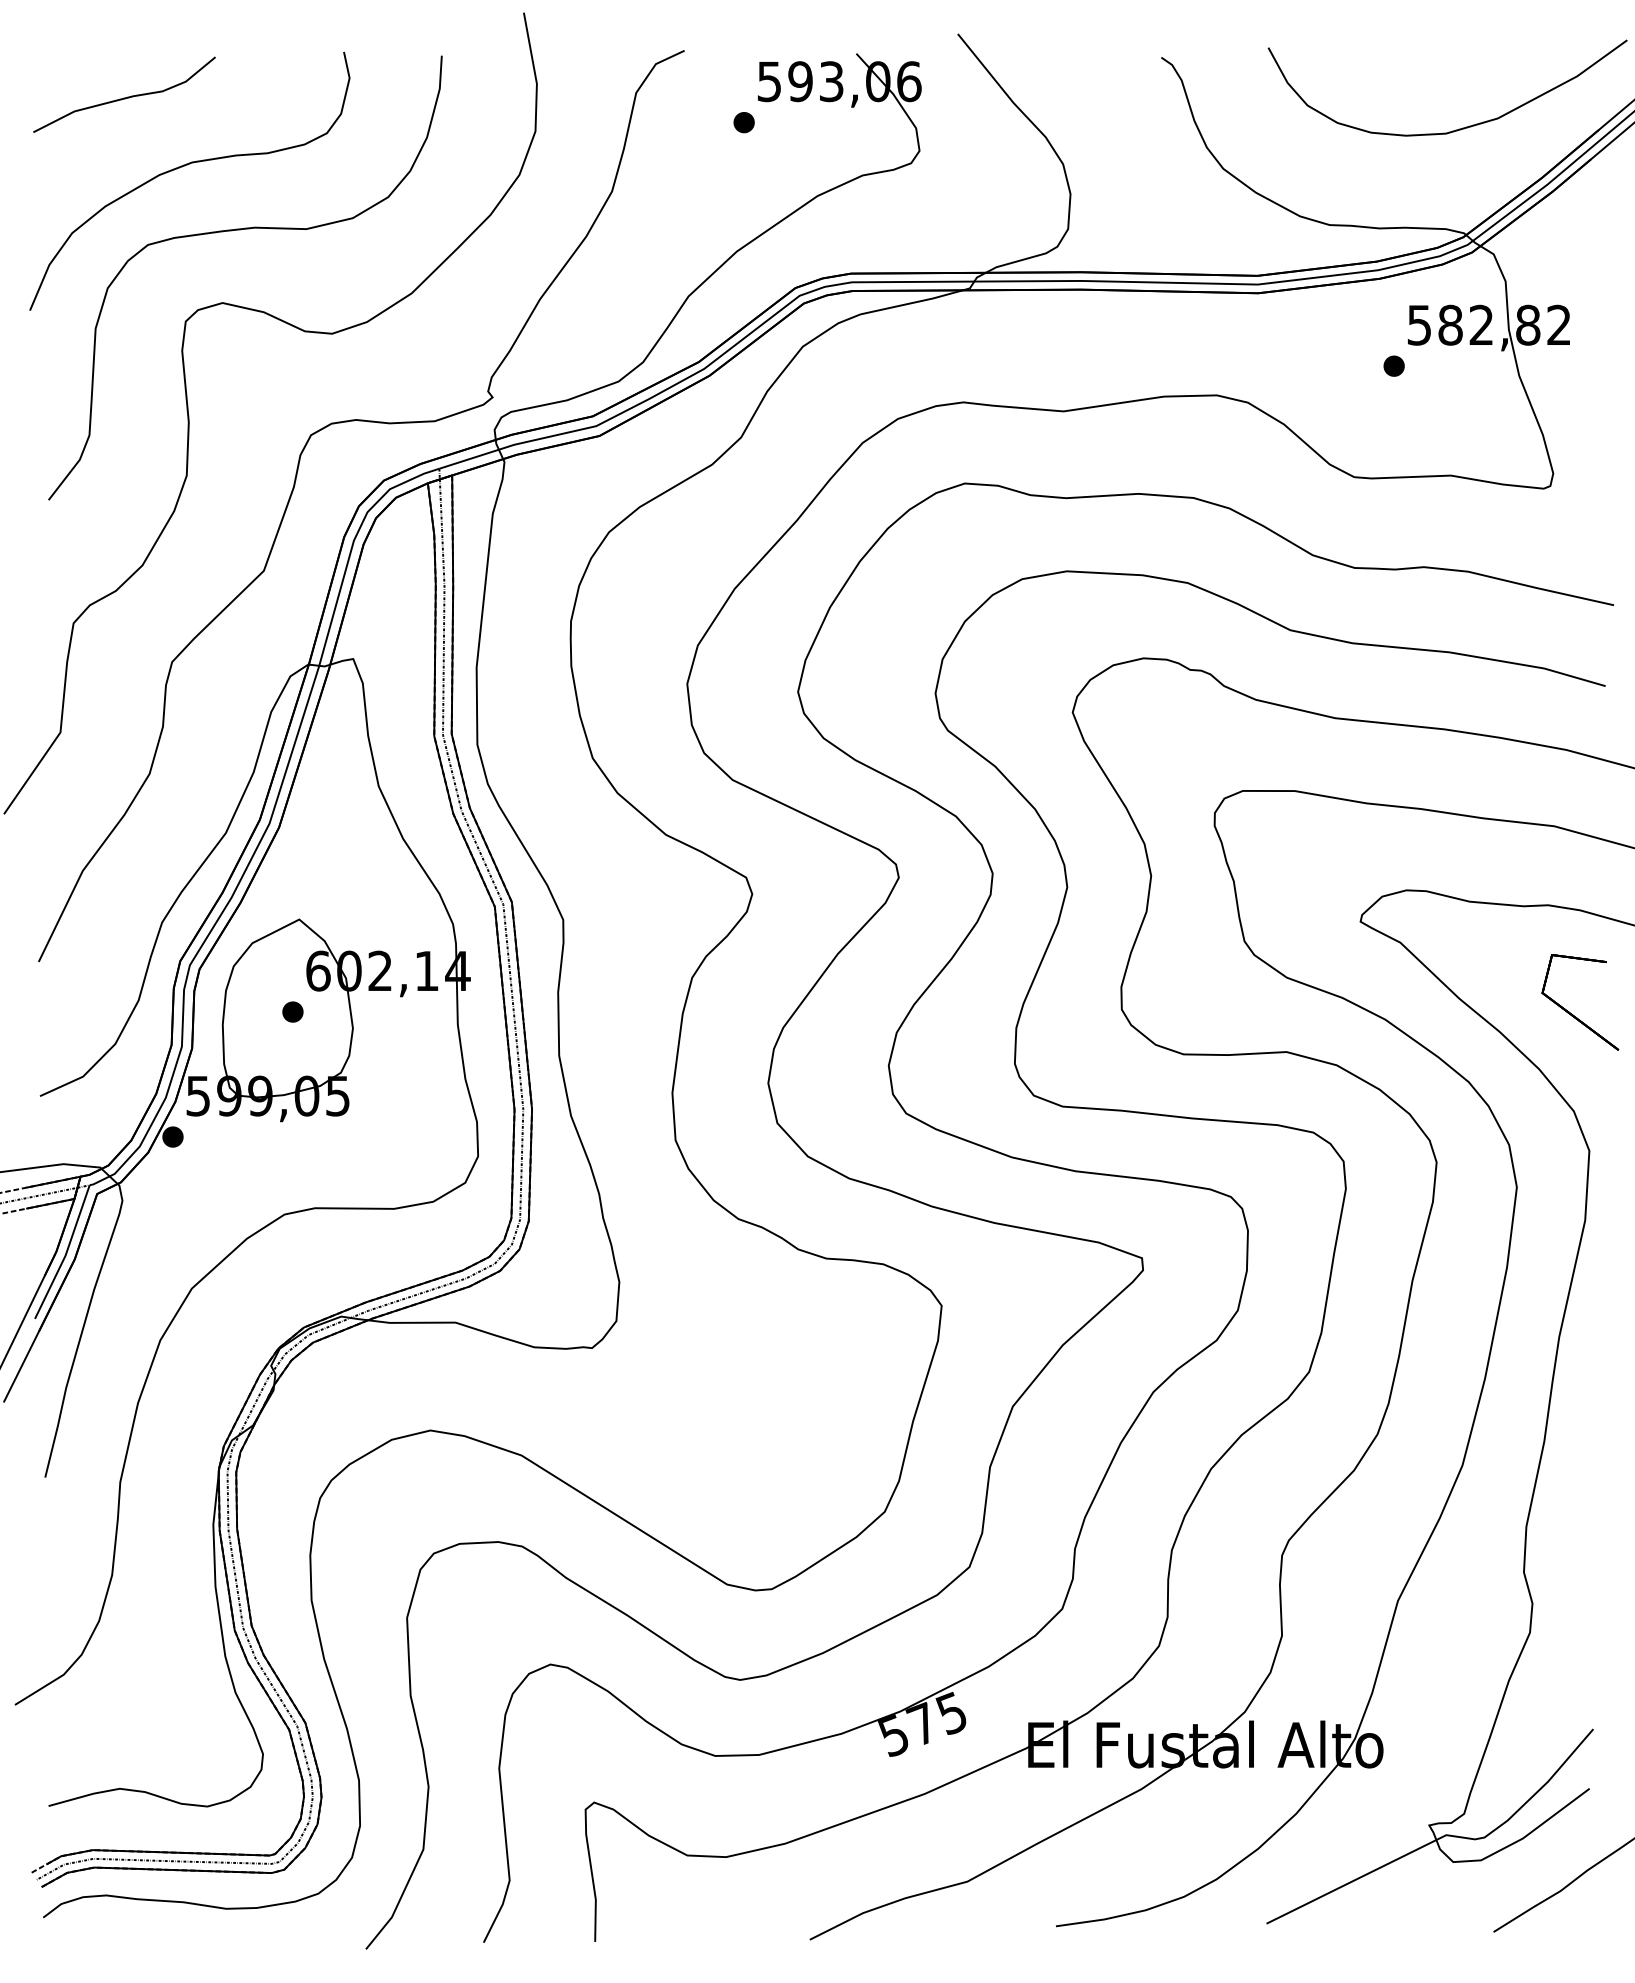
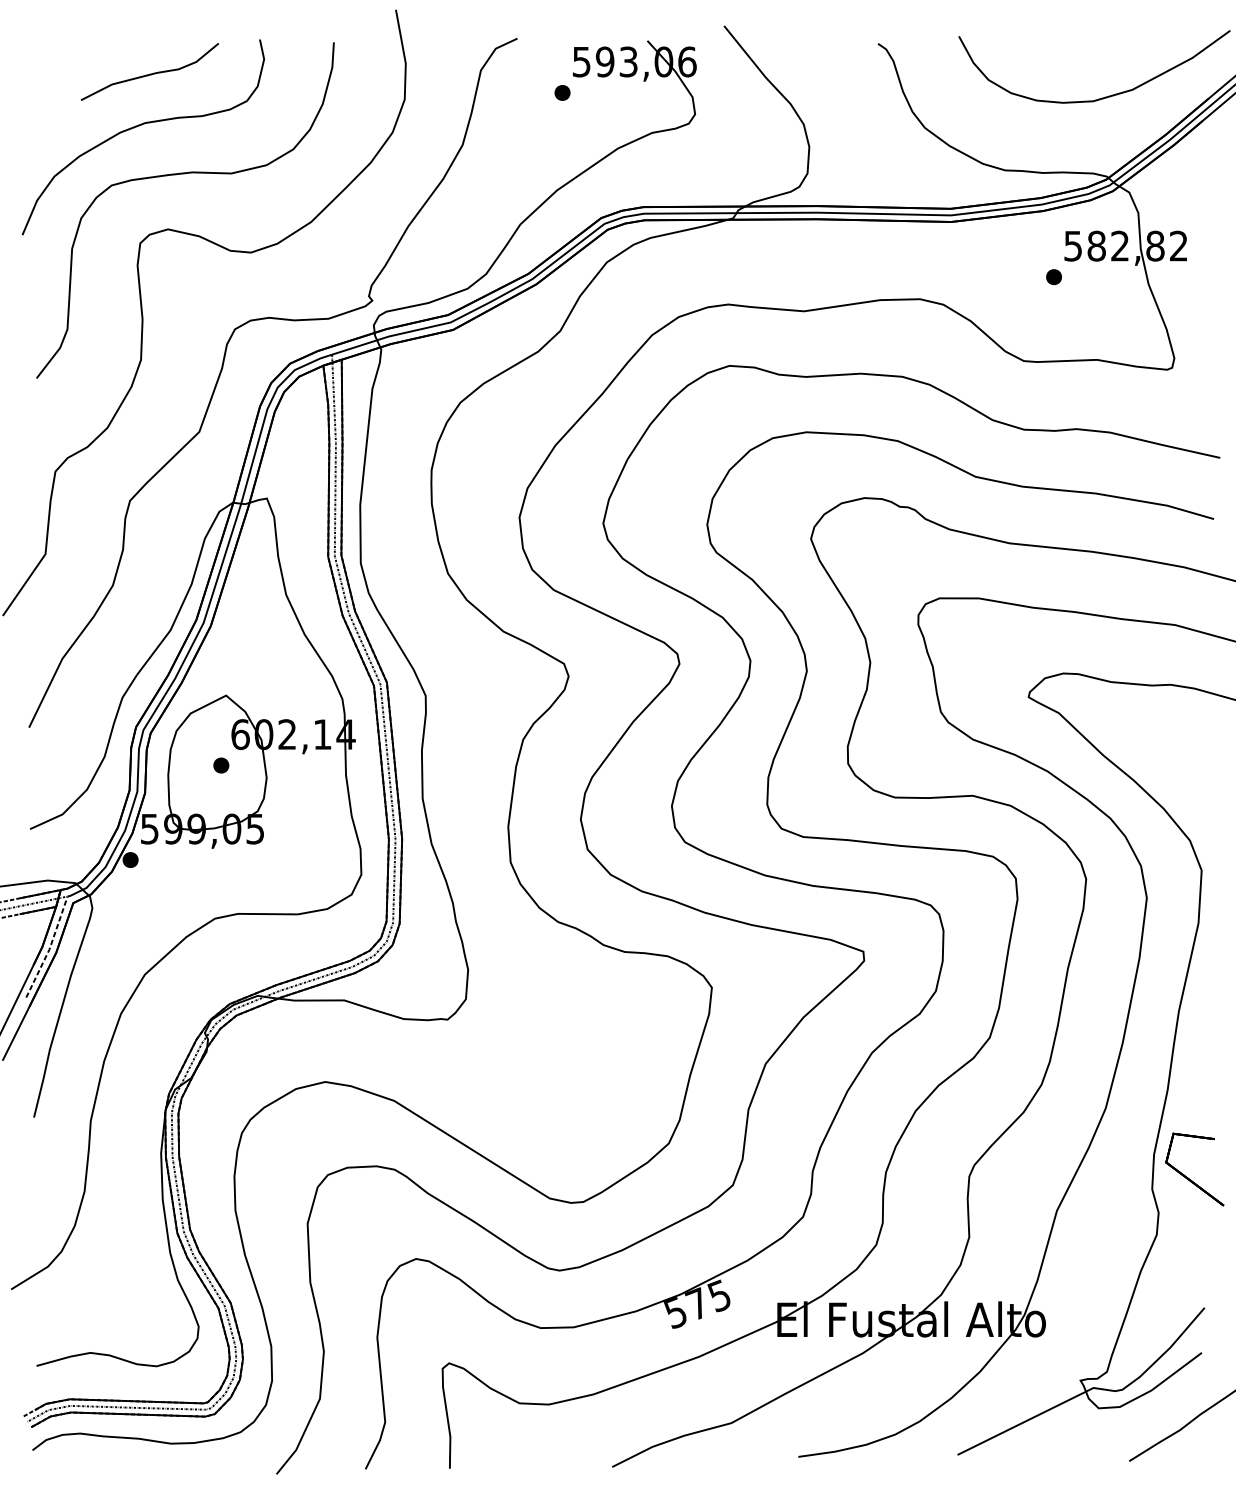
curve: (124, 97) -> (149, 73), moved
part: (1573, 1014) -> (1189, 1178), moved
line: (66, 1253) -> (50, 948), solid -> dashed

